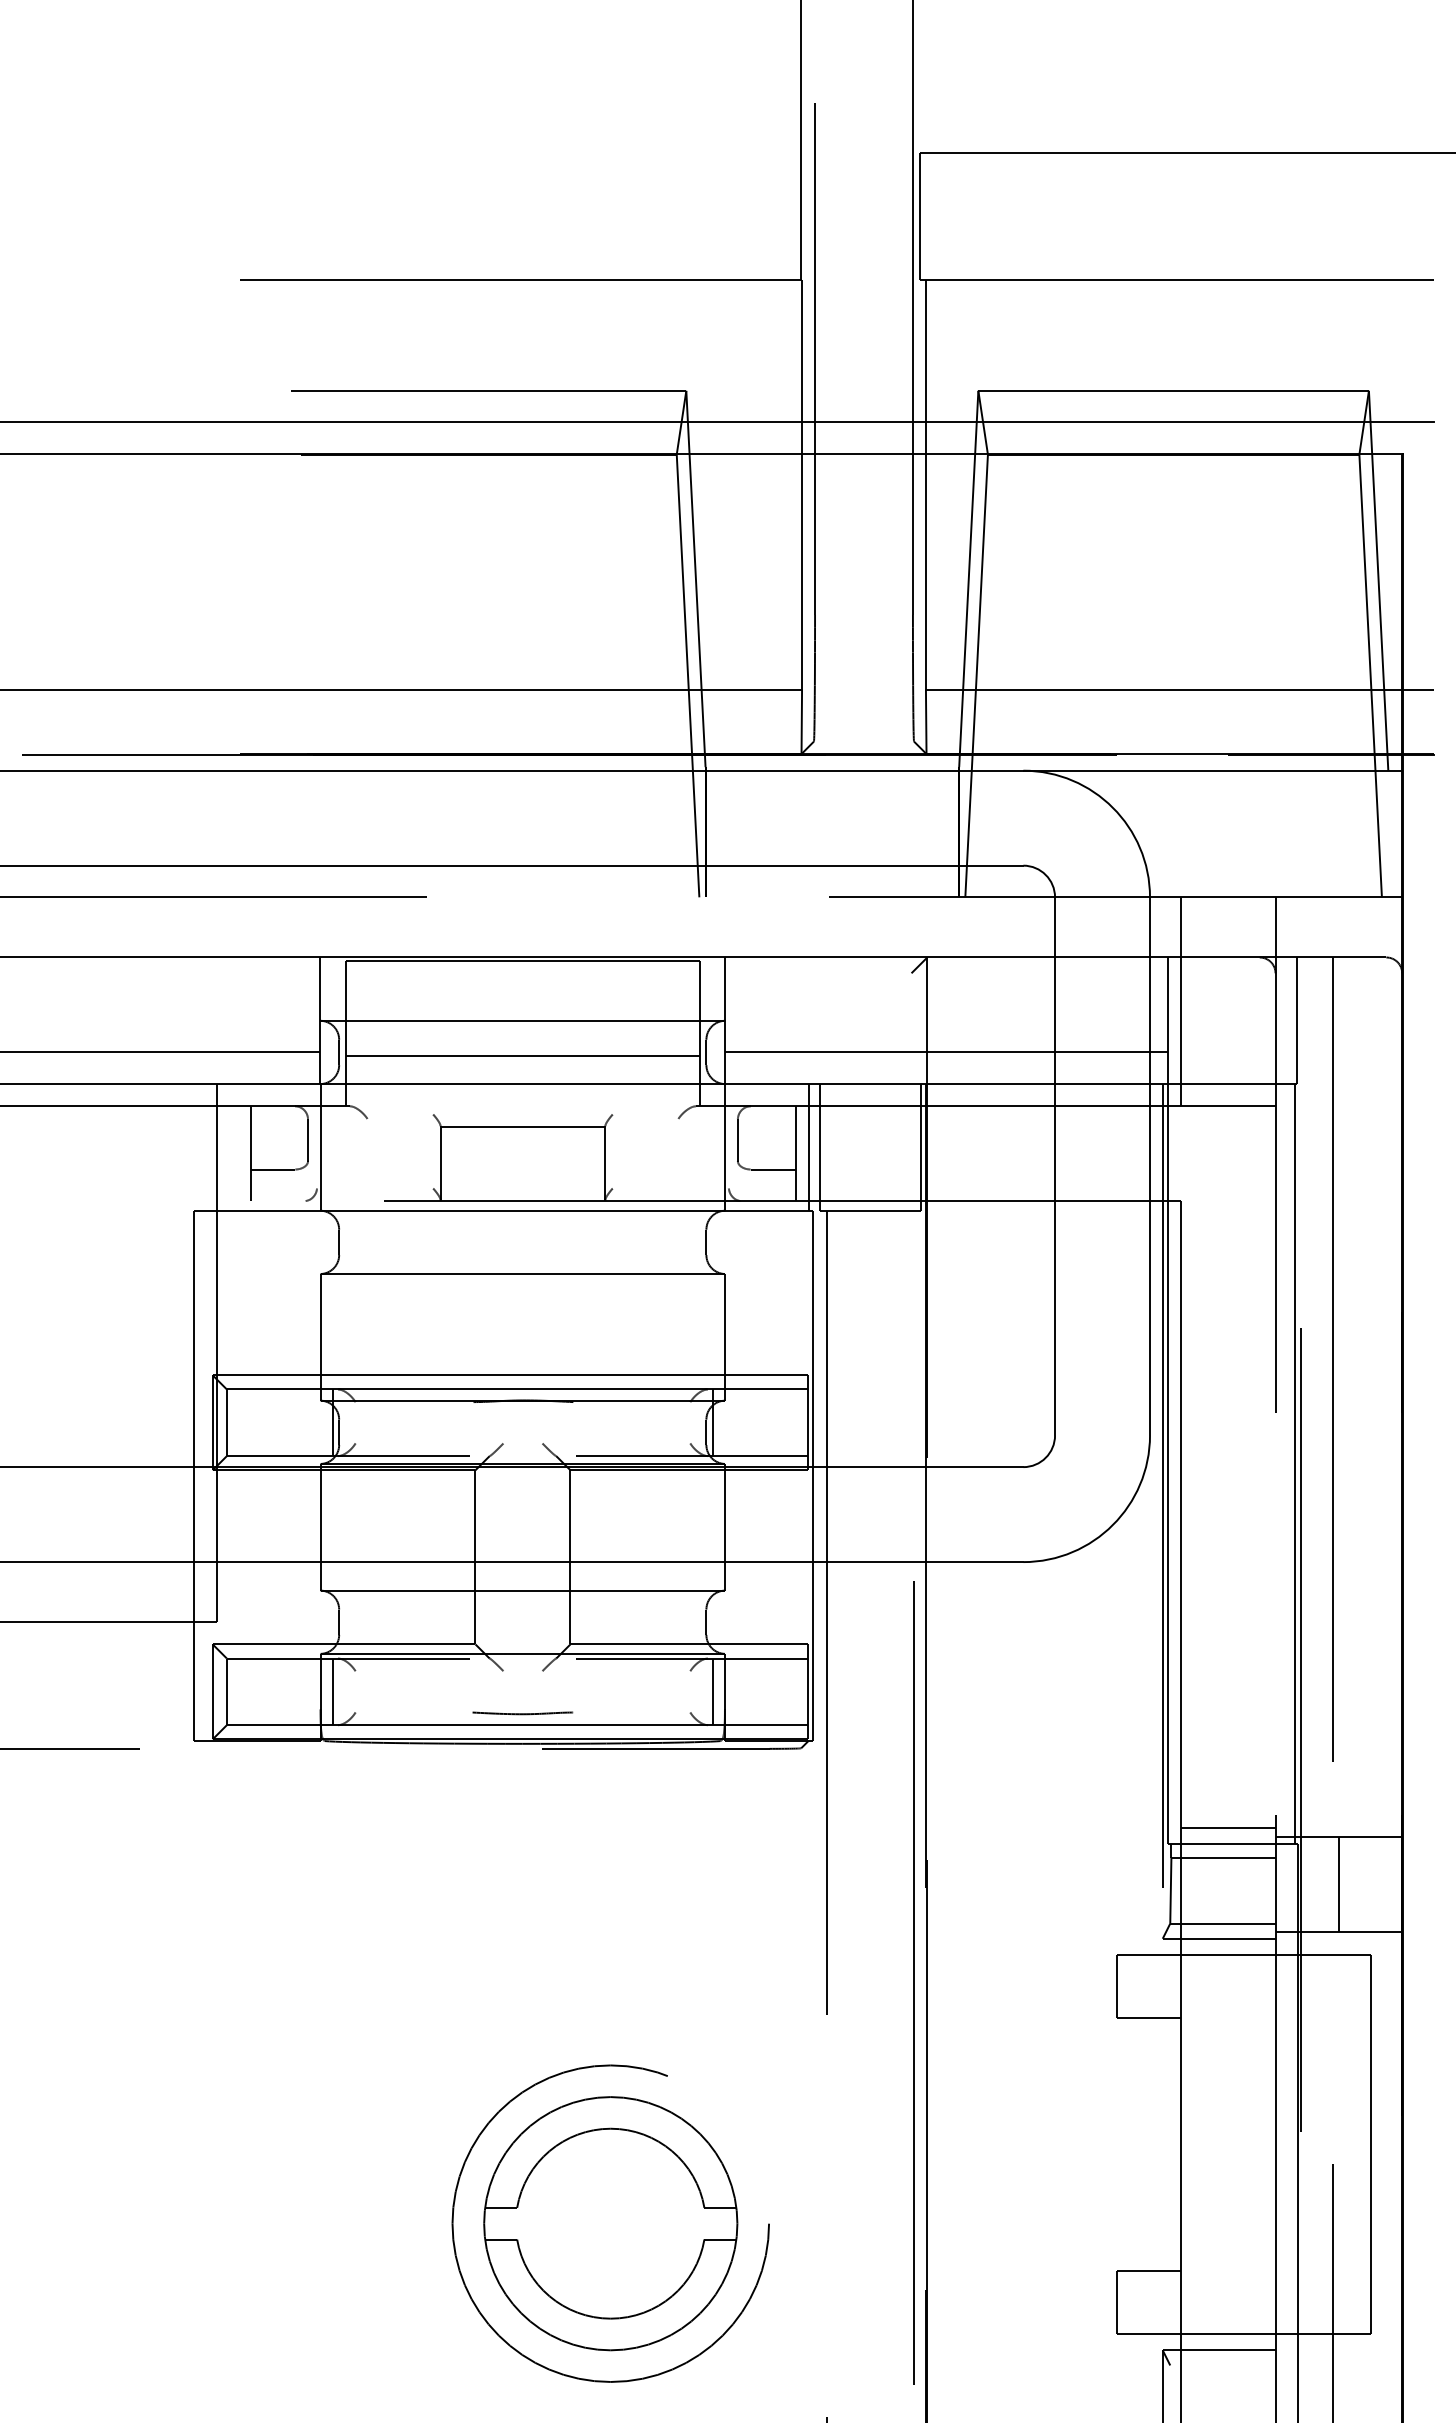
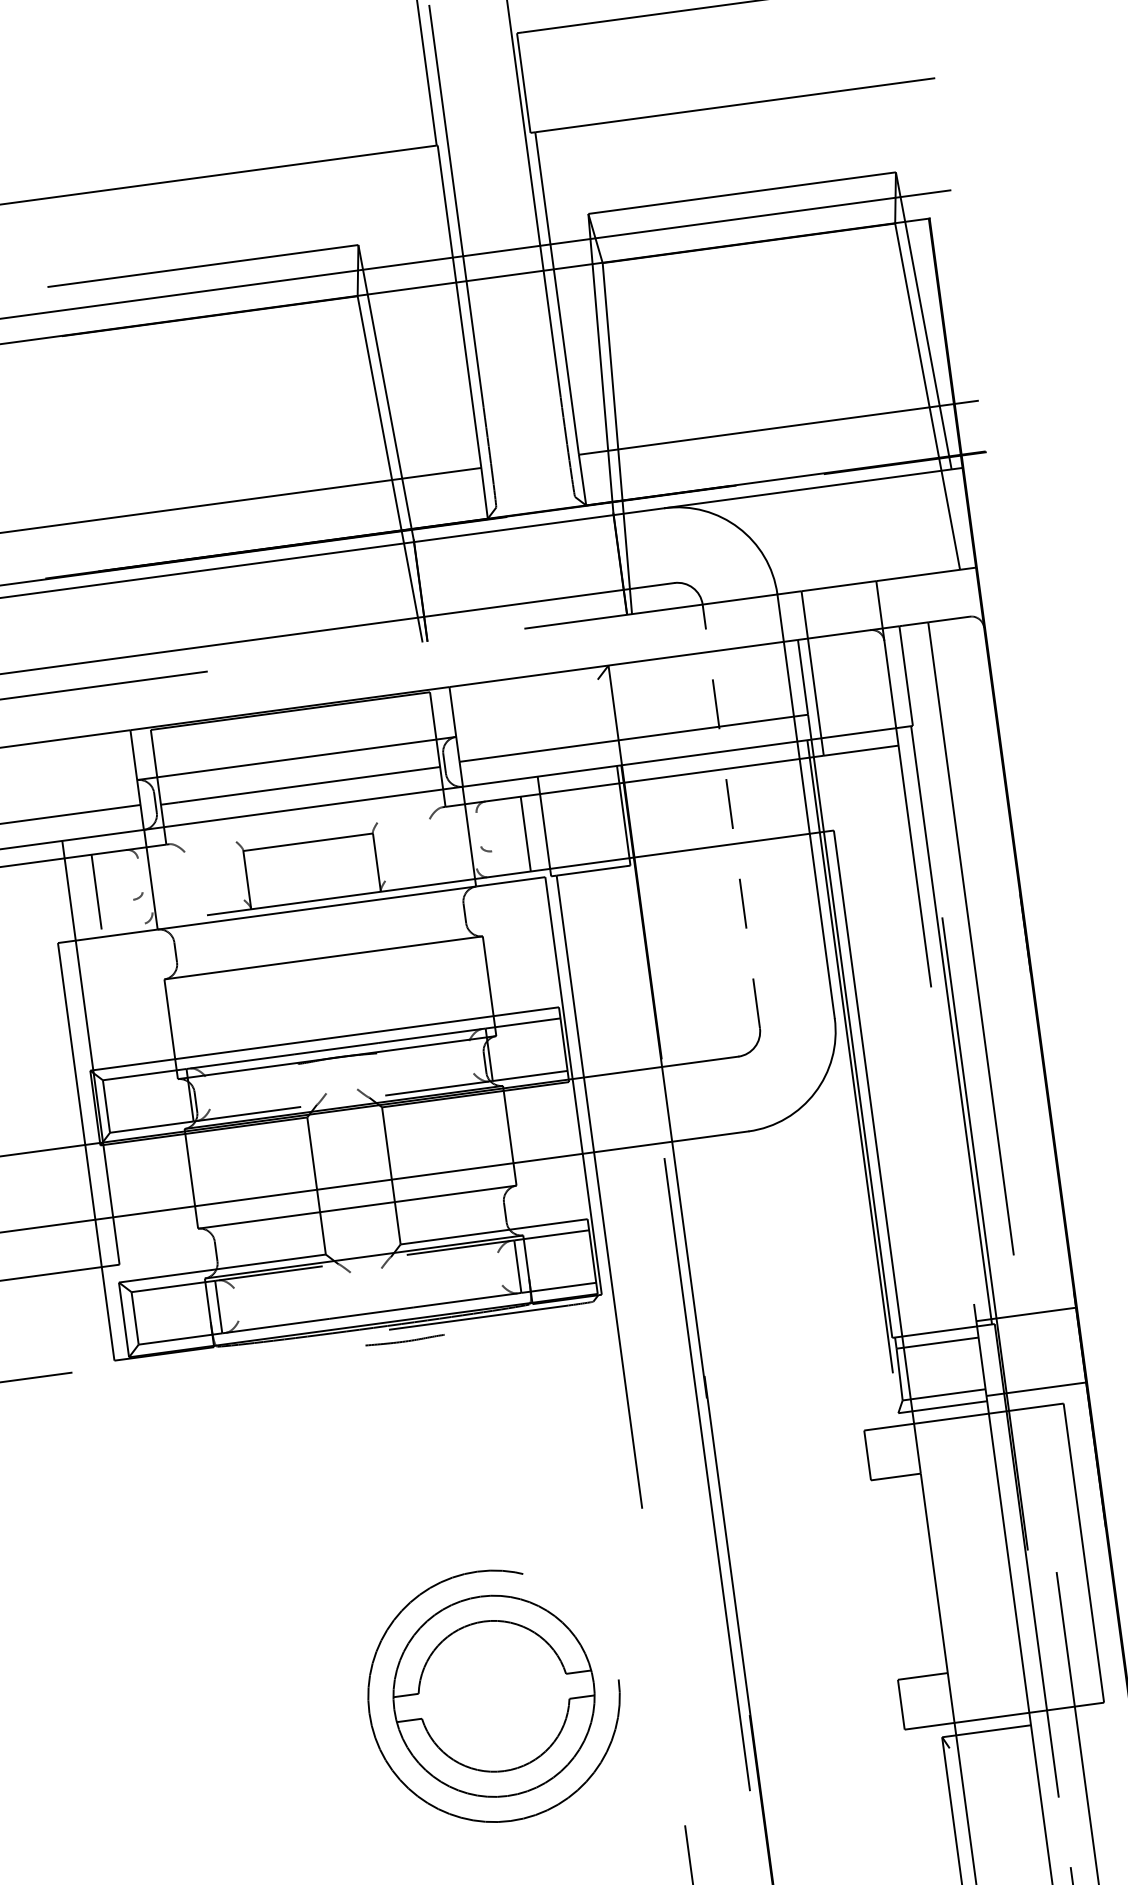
line: (308, 1139) -> (140, 874), removed
line: (737, 1139) -> (478, 829), removed
line: (809, 1147) -> (535, 827), removed
line: (1055, 1165) -> (731, 815), solid -> dashed
line: (272, 1169) -> (115, 902), removed
line: (772, 1169) -> (509, 848), removed
curve: (522, 1713) -> (404, 1340), moved
line: (1227, 1828) -> (937, 1319), removed
line: (1338, 1884) -> (1030, 1351), removed

